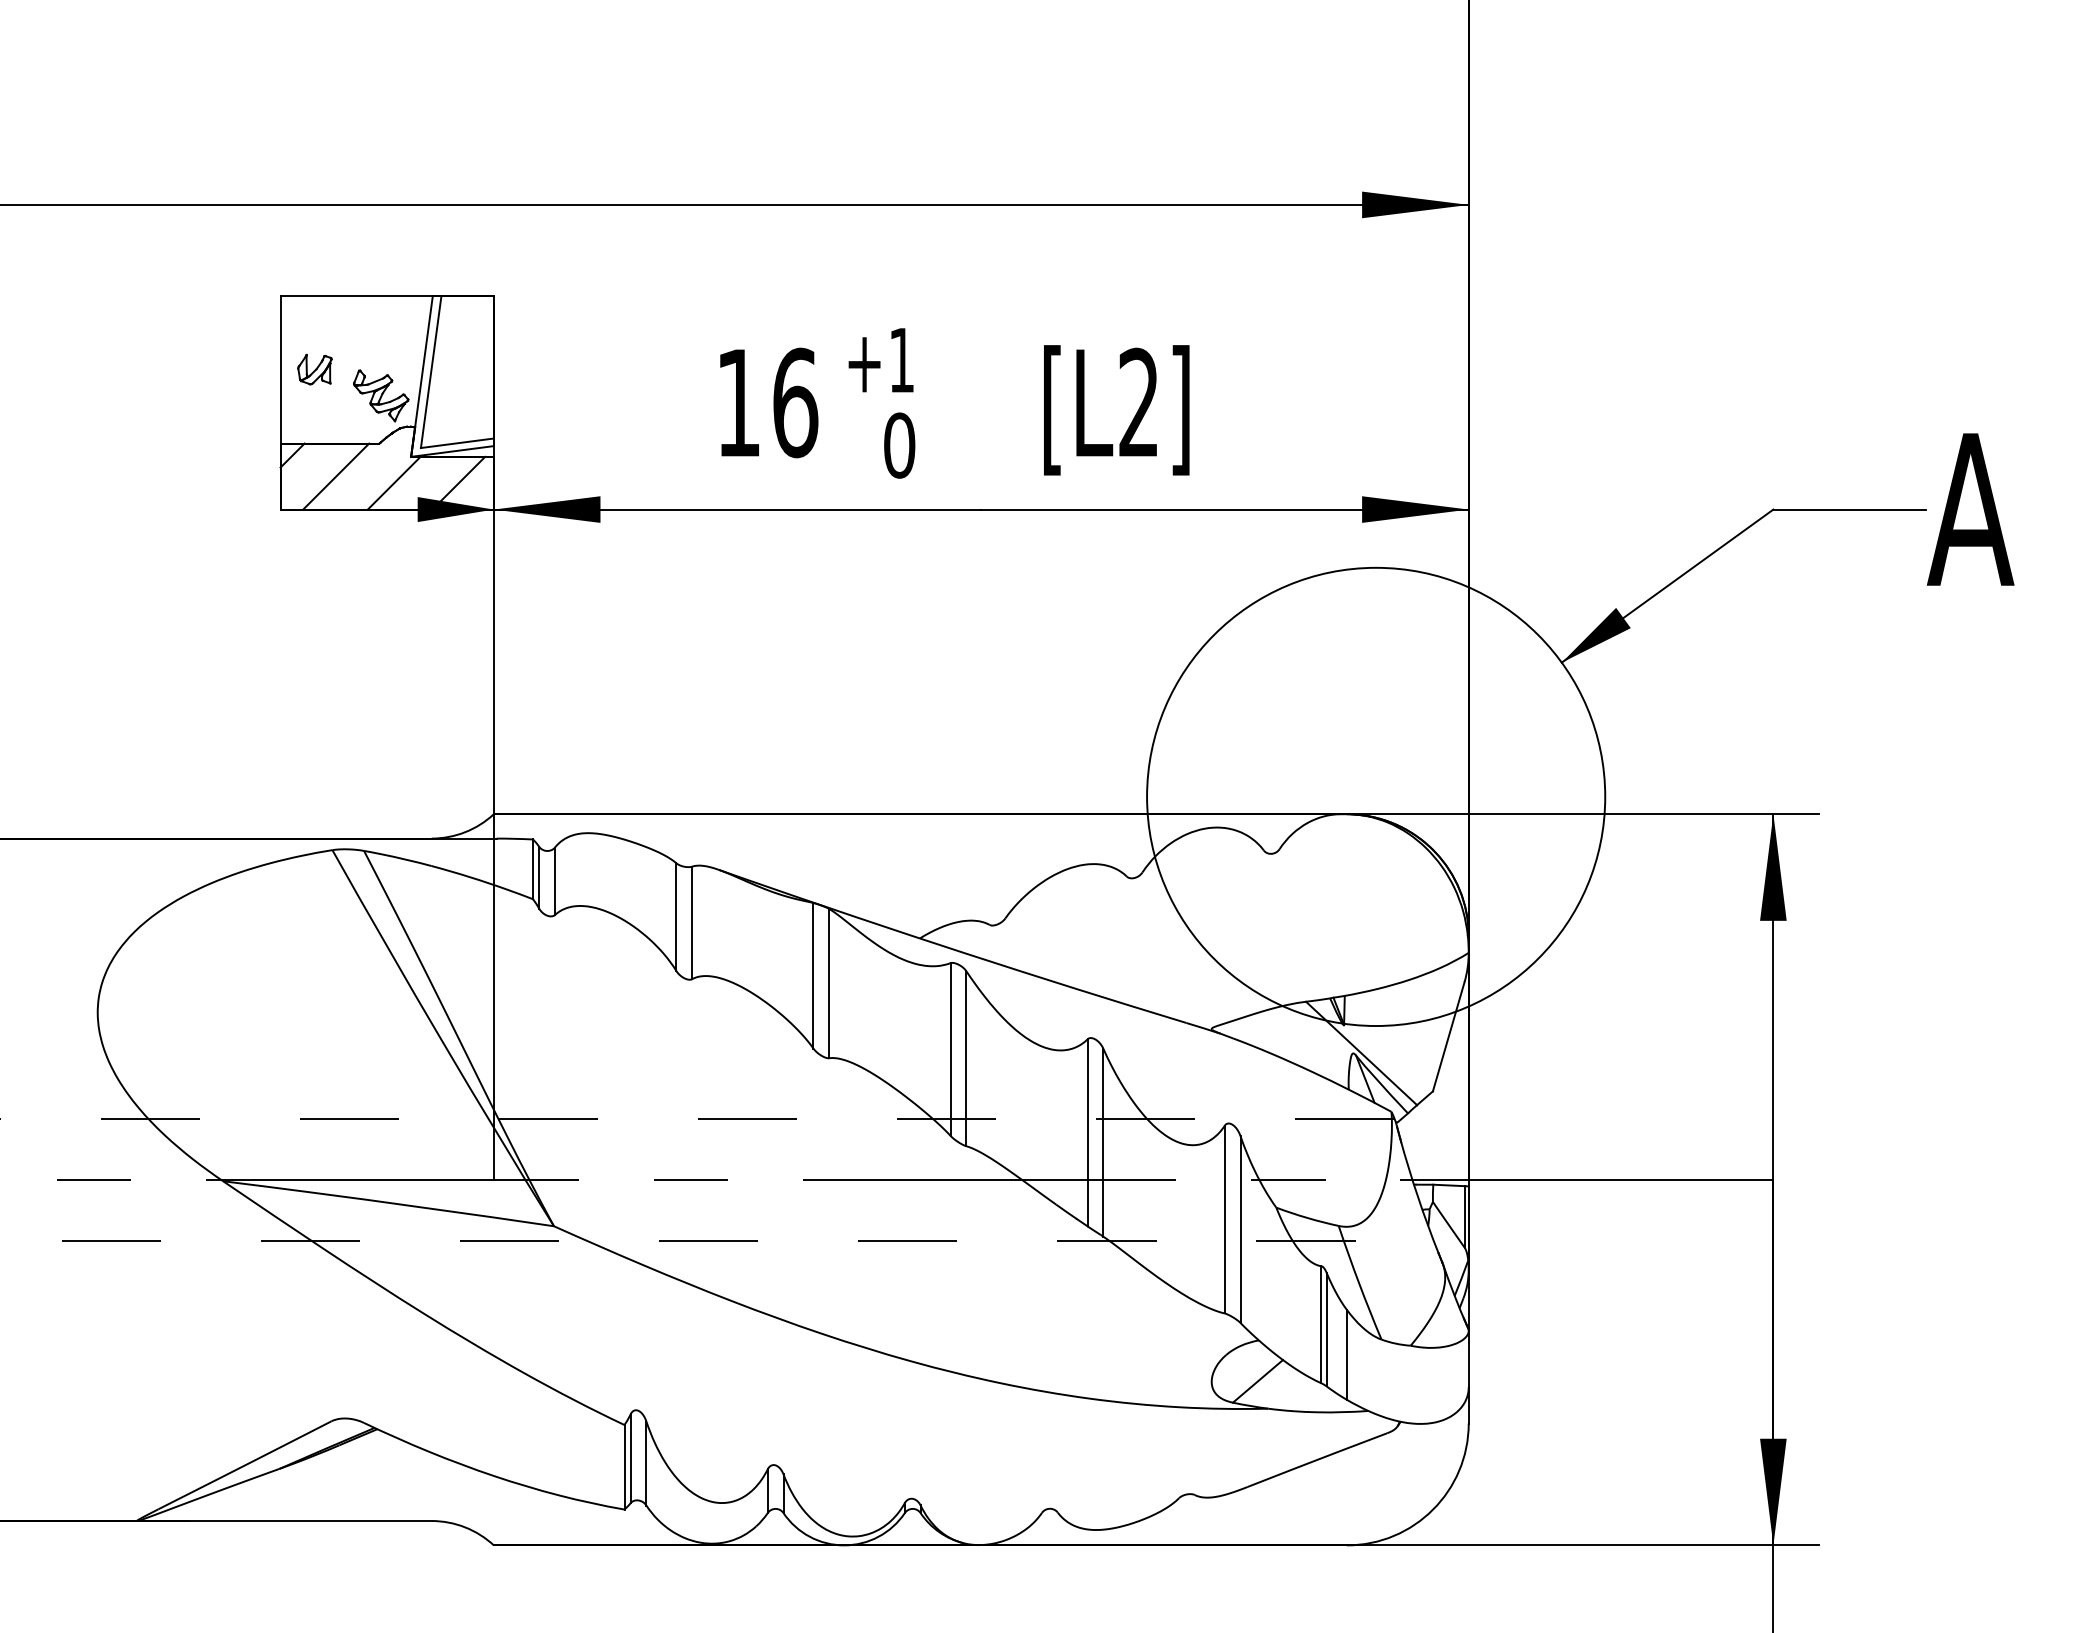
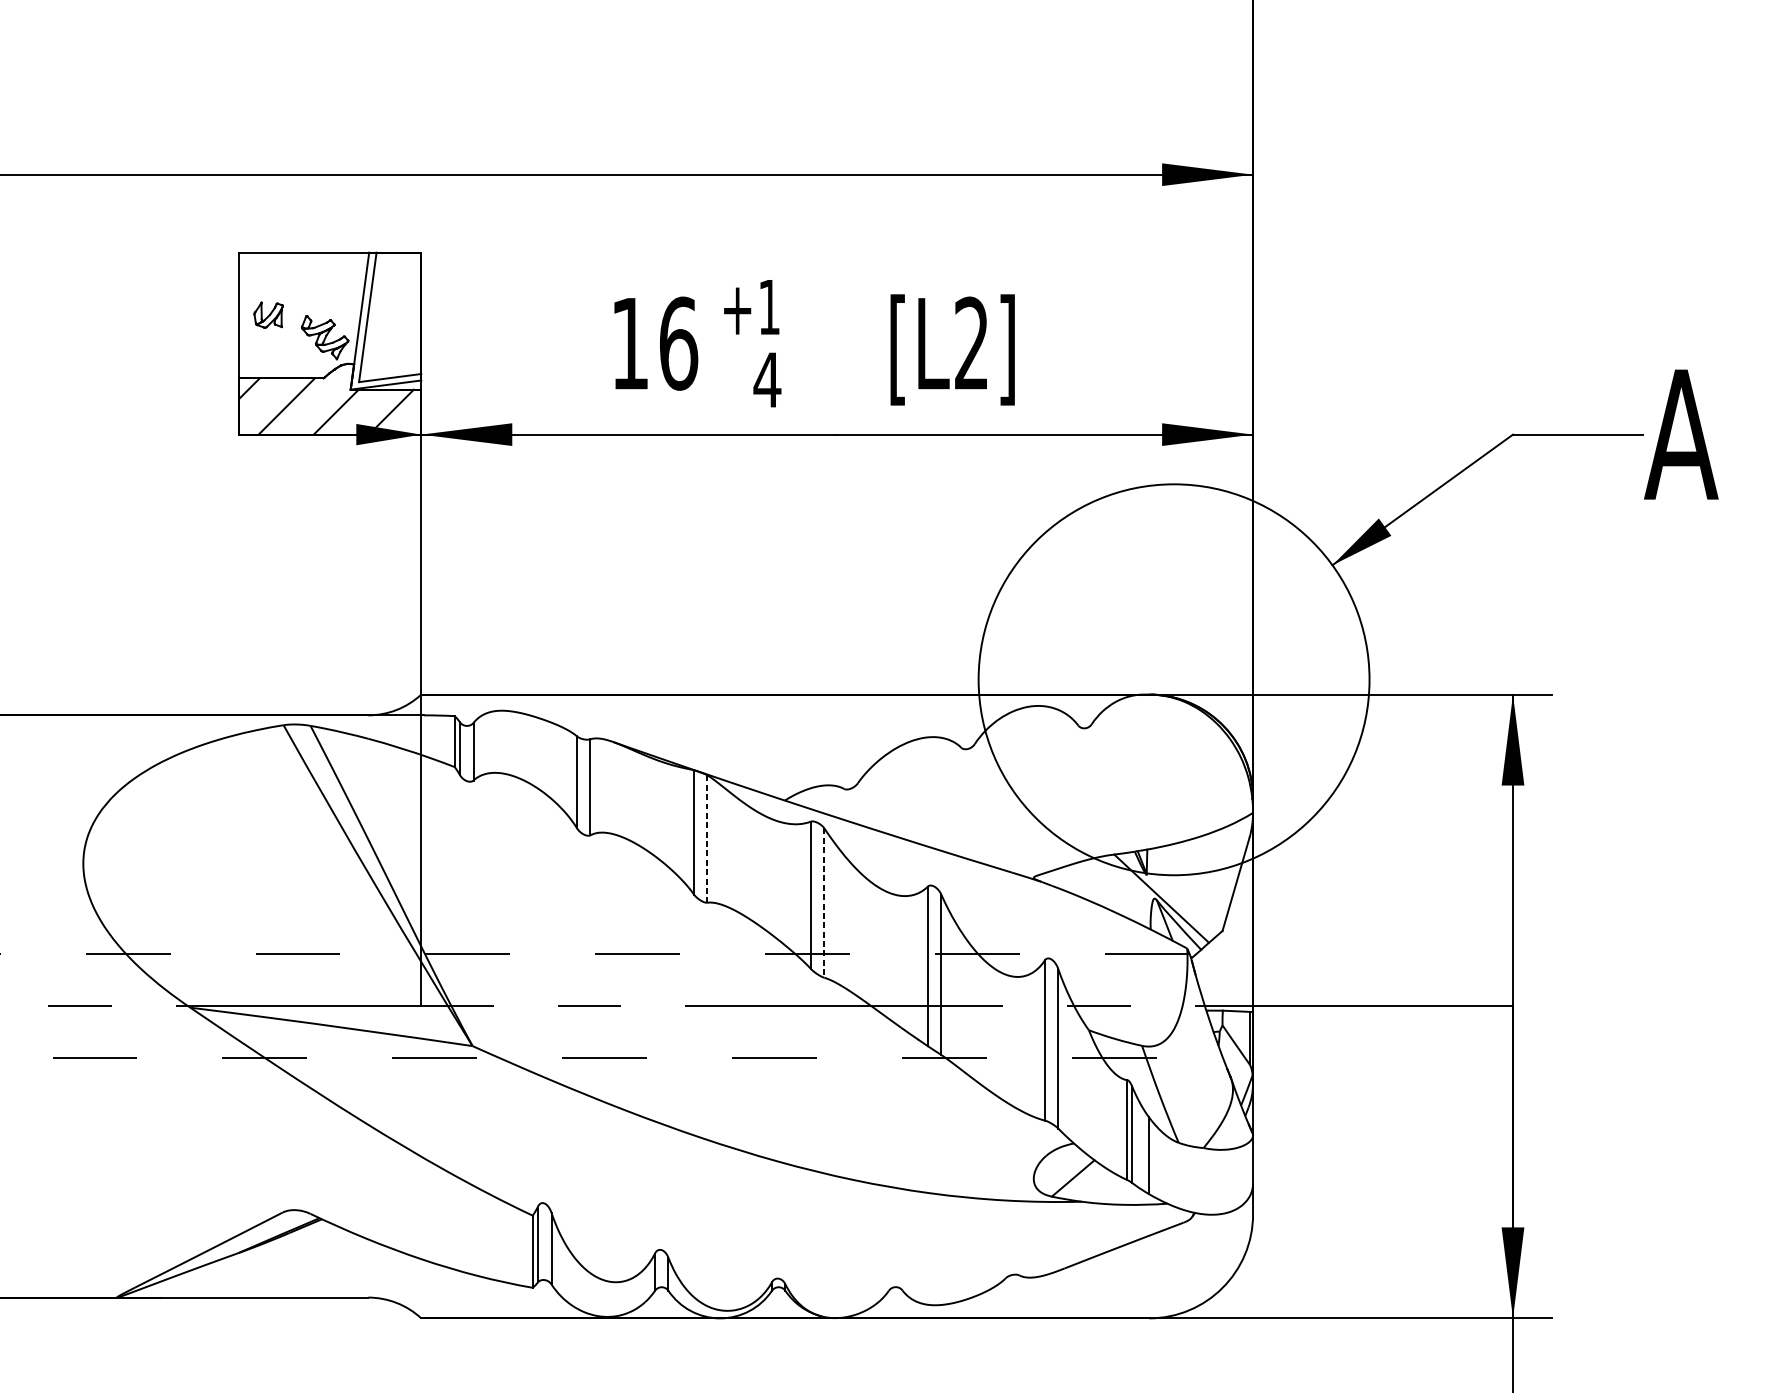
text: (899, 445) -> (767, 379), 0 -> 4
line: (829, 983) -> (707, 838), solid -> dashed
line: (966, 1058) -> (824, 902), solid -> dashed

